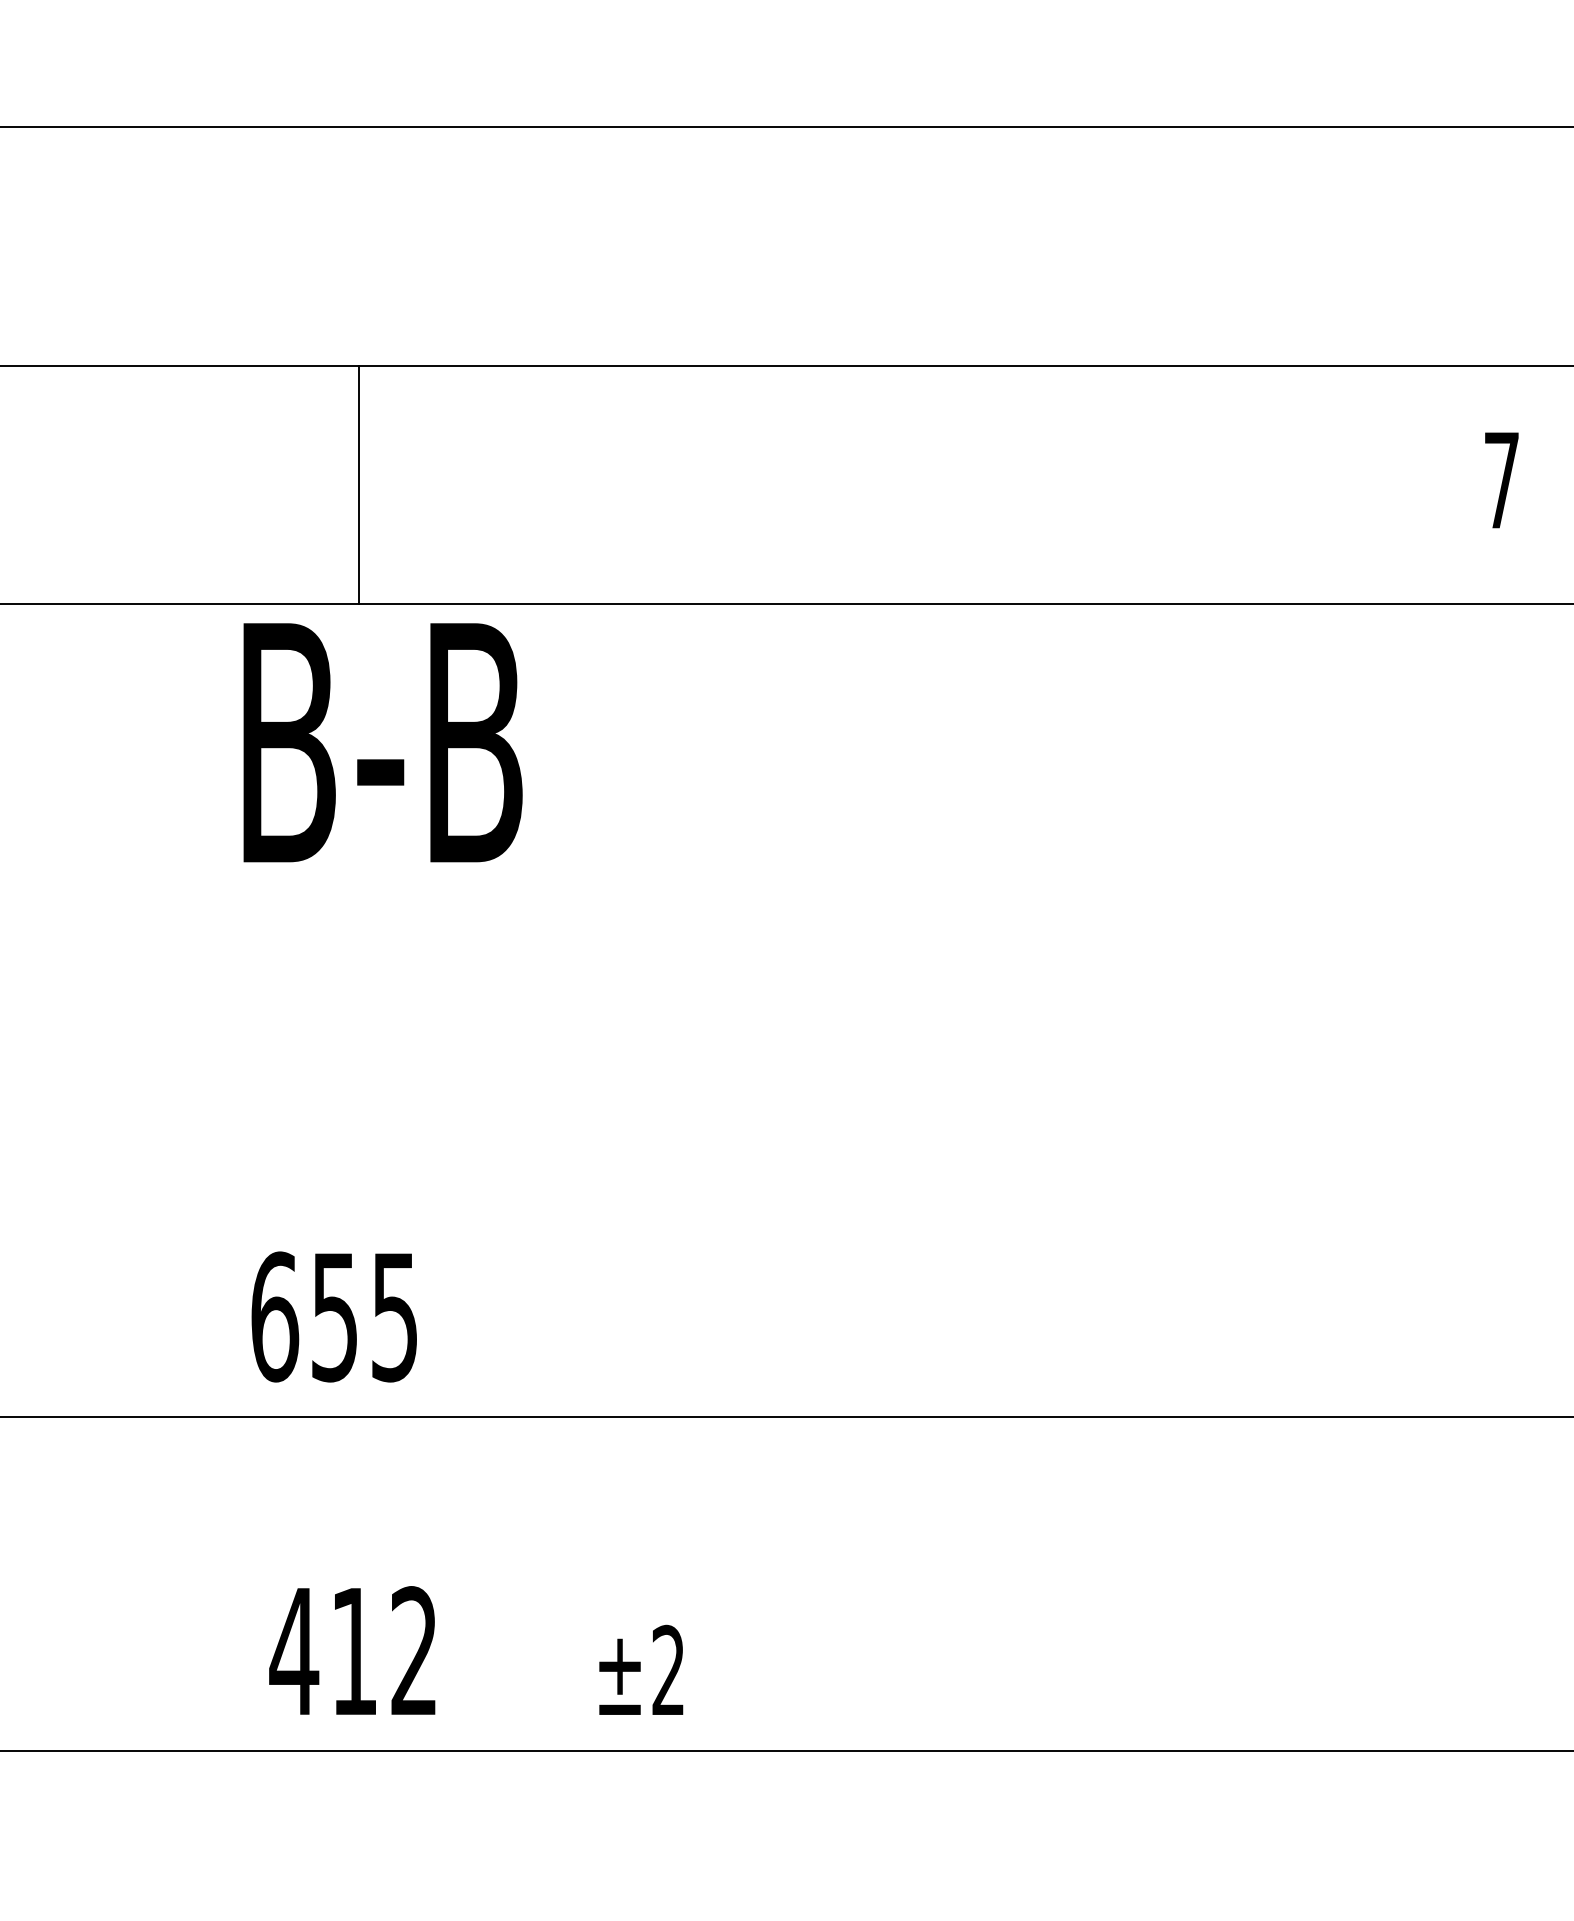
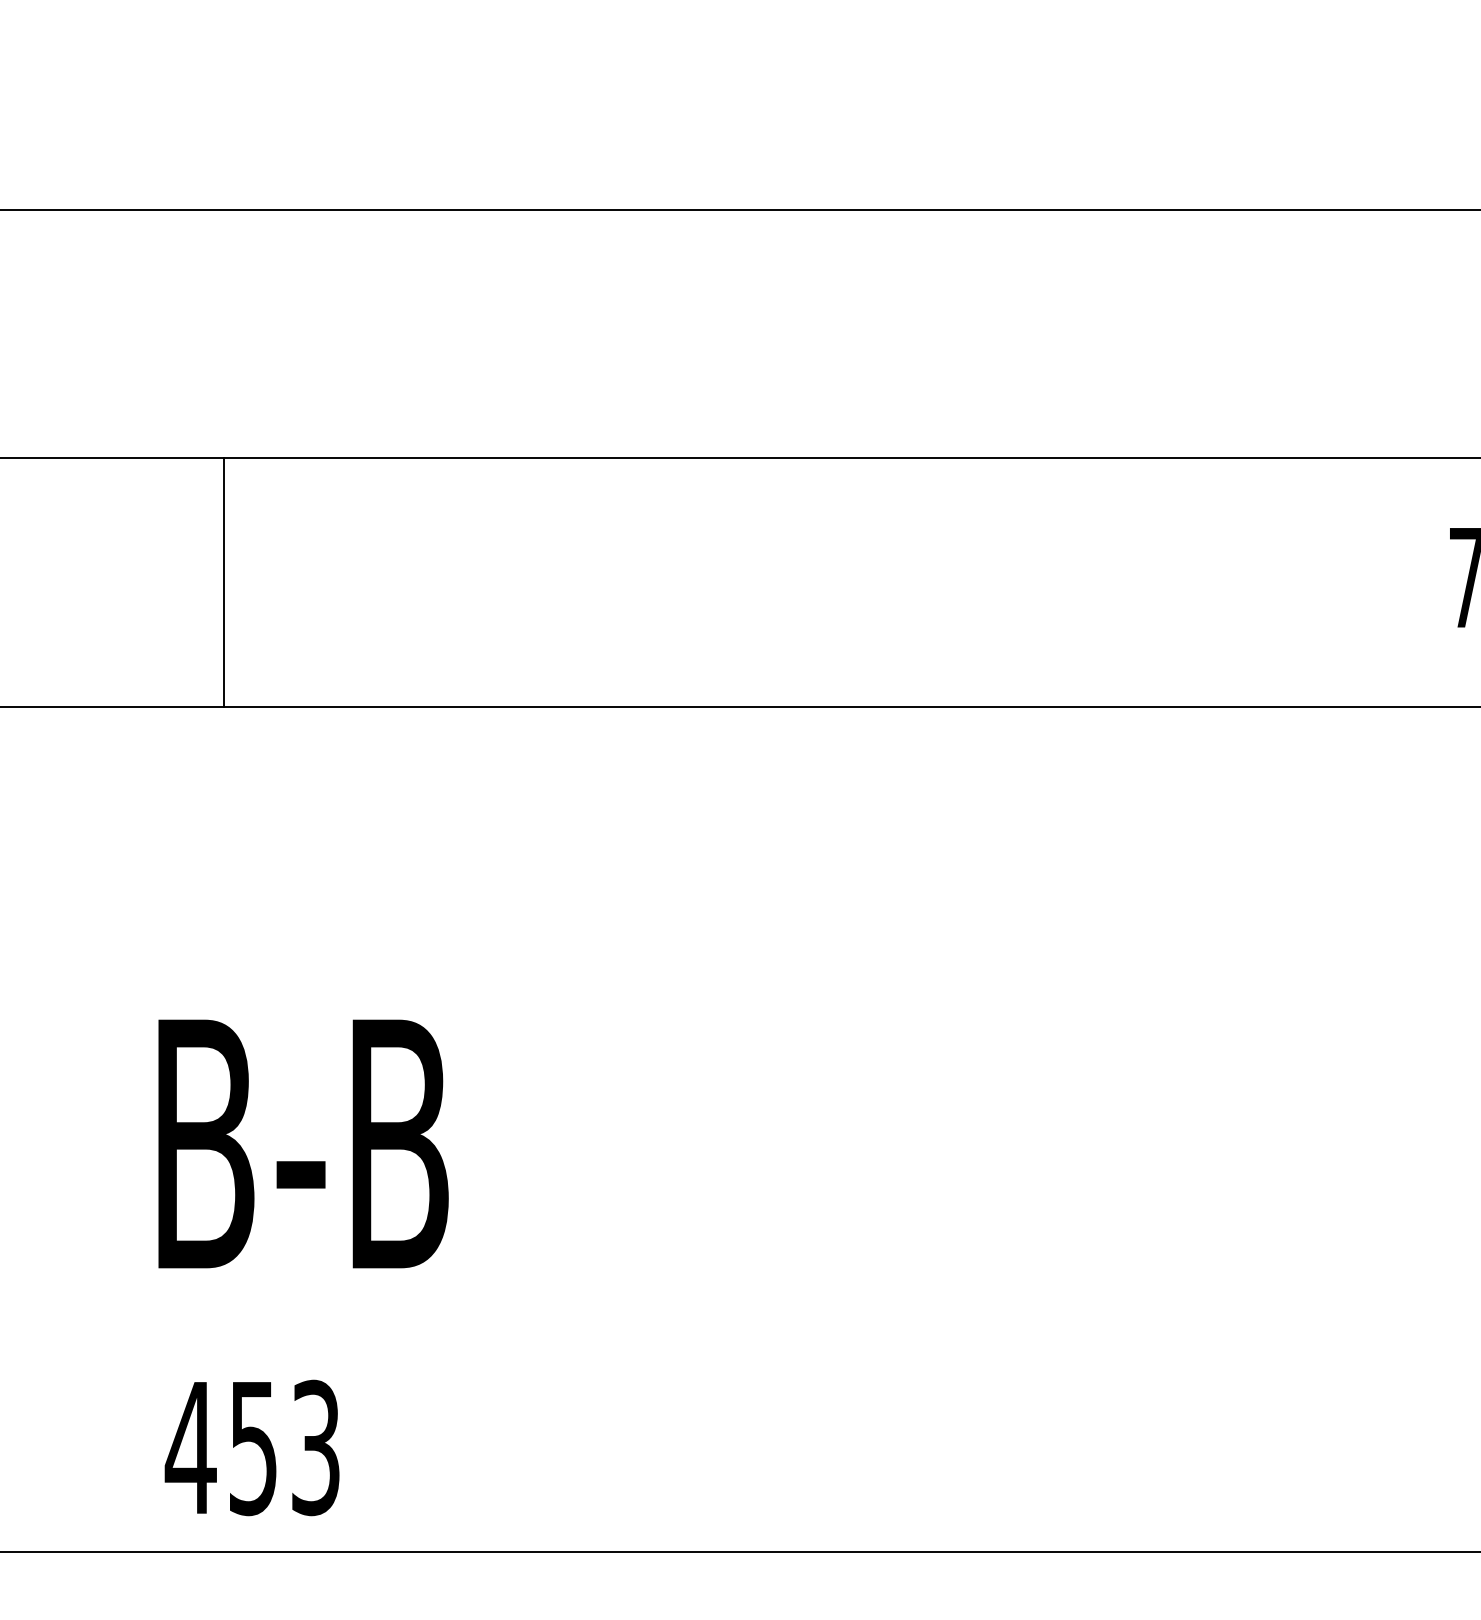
line: (359, 484) -> (223, 581), moved
text: (382, 742) -> (302, 1143), moved
text: (333, 1316) -> (251, 1447), 655 -> 453

